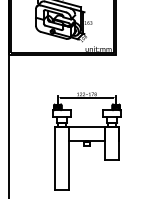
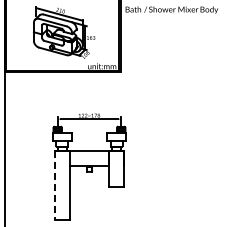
line: (54, 158) -> (54, 185), solid -> dashed

